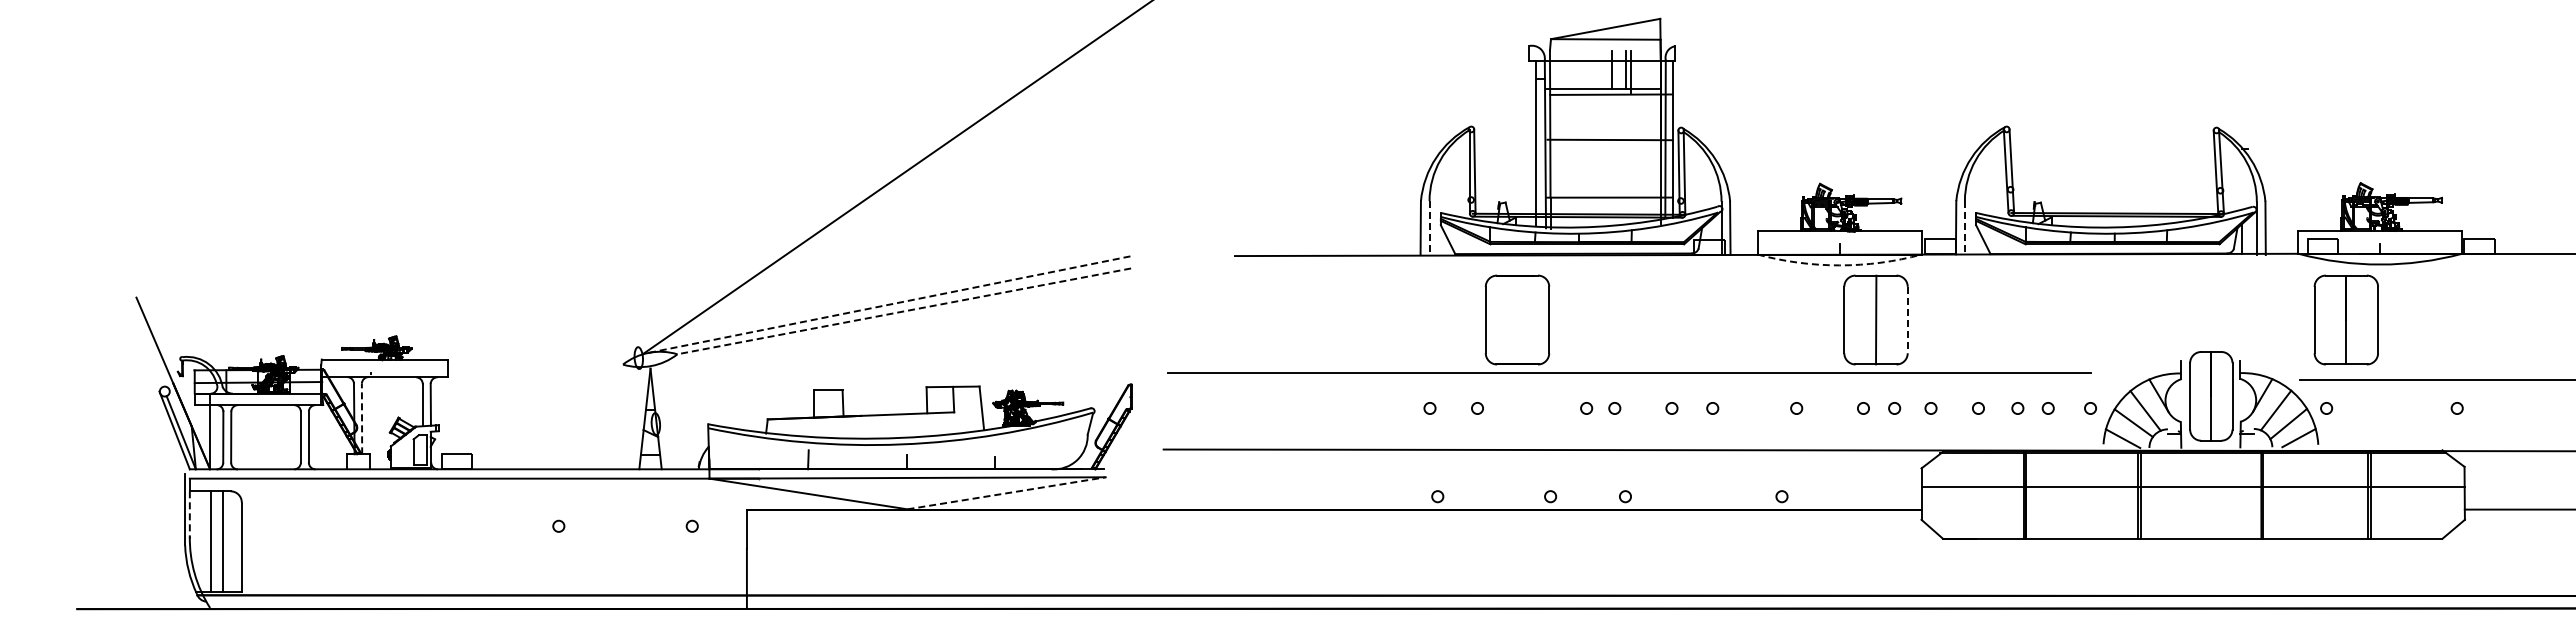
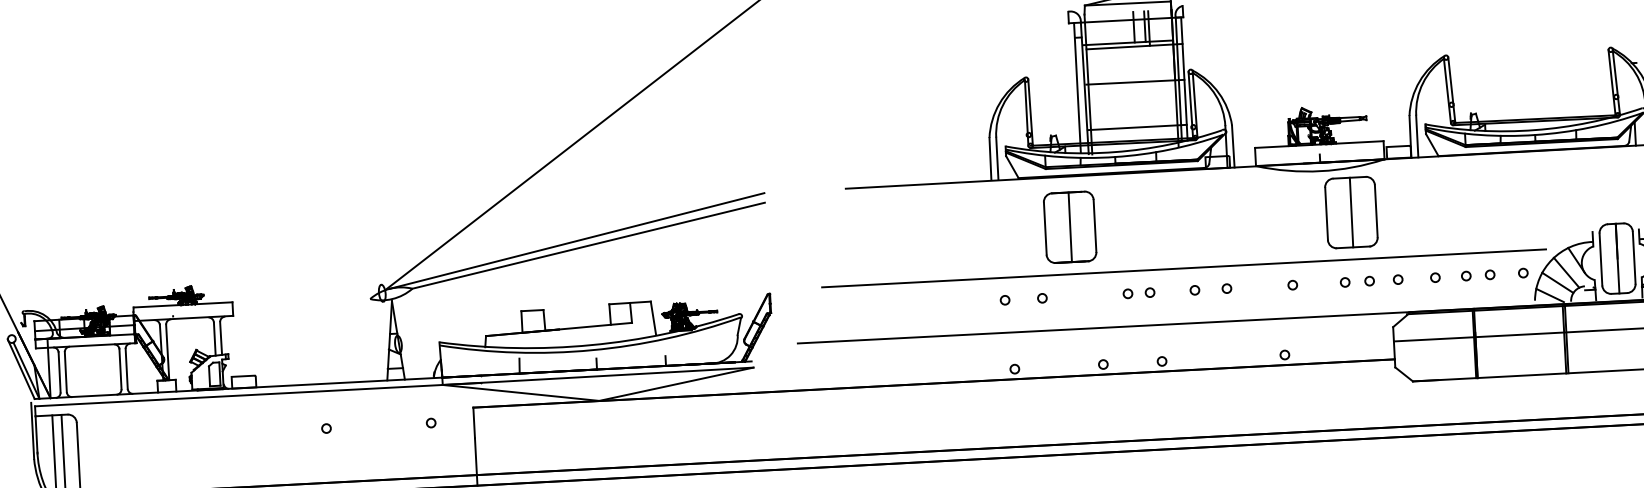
line: (1429, 227) -> (997, 158), dashed -> solid
line: (1964, 227) -> (1417, 136), dashed -> solid
arc: (1839, 265) -> (1320, 171), dashed -> solid
line: (890, 304) -> (577, 240), dashed -> solid
line: (904, 311) -> (588, 245), dashed -> solid
line: (1517, 319) -> (1070, 226), added
line: (1907, 320) -> (1376, 211), dashed -> solid
line: (1629, 372) -> (1183, 268), moved
line: (362, 418) -> (168, 352), dashed -> solid
line: (1007, 493) -> (677, 384), dashed -> solid
line: (189, 515) -> (36, 435), dashed -> solid

